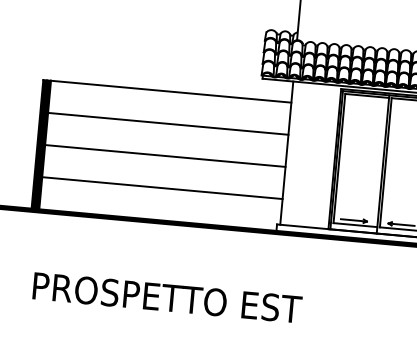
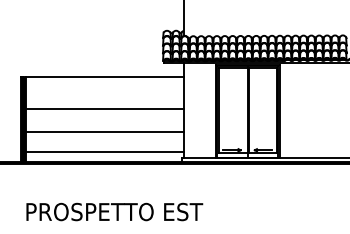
line: (167, 124) -> (104, 109), moved
line: (164, 156) -> (104, 132), moved
line: (161, 187) -> (104, 151), moved

